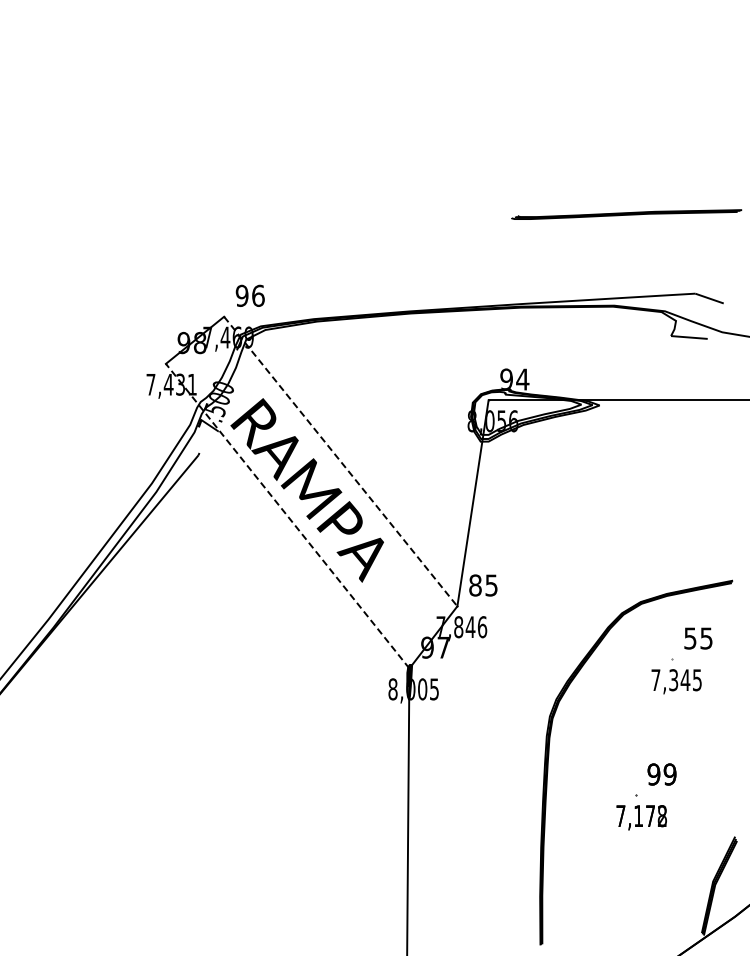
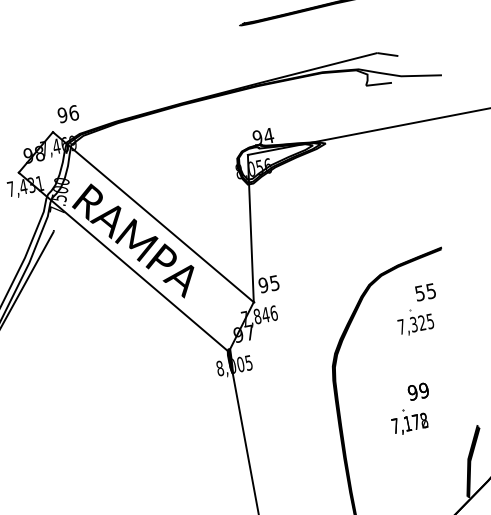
line: (340, 461) -> (153, 217), dashed -> solid
line: (287, 515) -> (123, 261), dashed -> solid
text: (475, 585) -> (263, 285), 85 -> 95
text: (685, 679) -> (422, 322), 7,345 -> 7,325

